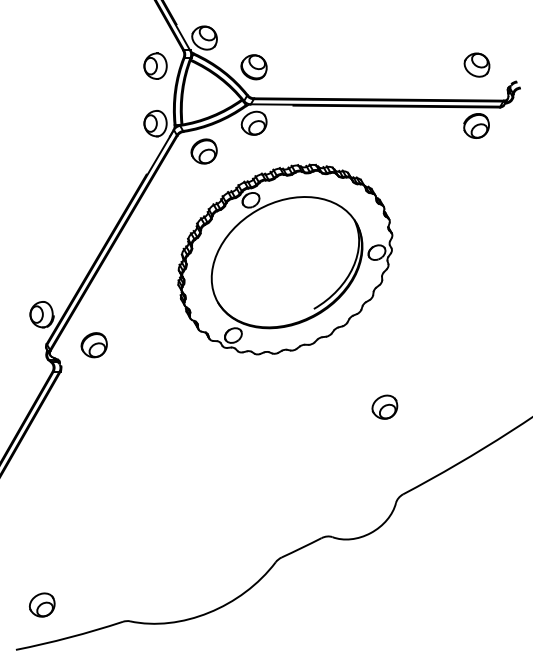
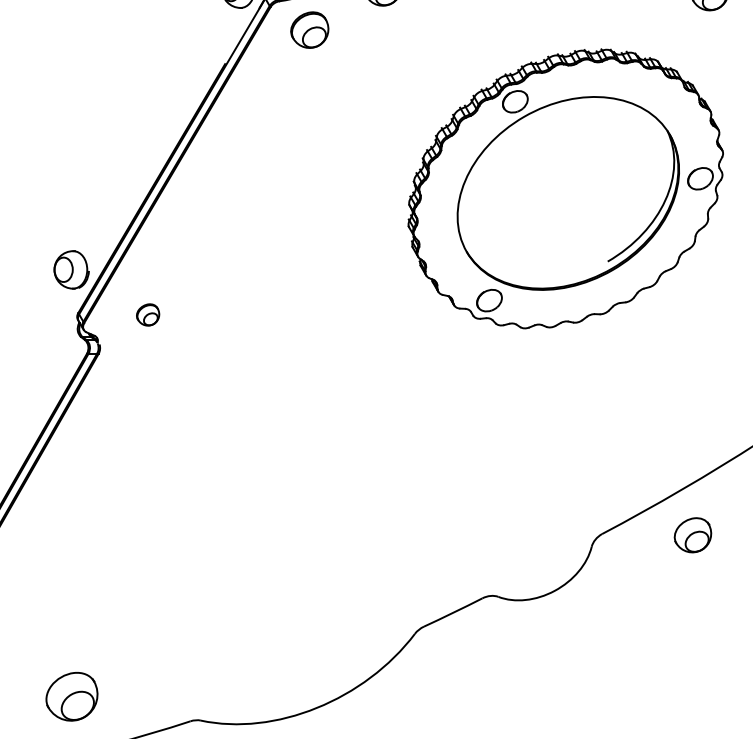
part: (285, 259) -> (566, 188), moved
part: (93, 345) -> (147, 315), size x0.6
part: (384, 406) -> (692, 534), moved
part: (41, 604) -> (70, 695), size x1.4

